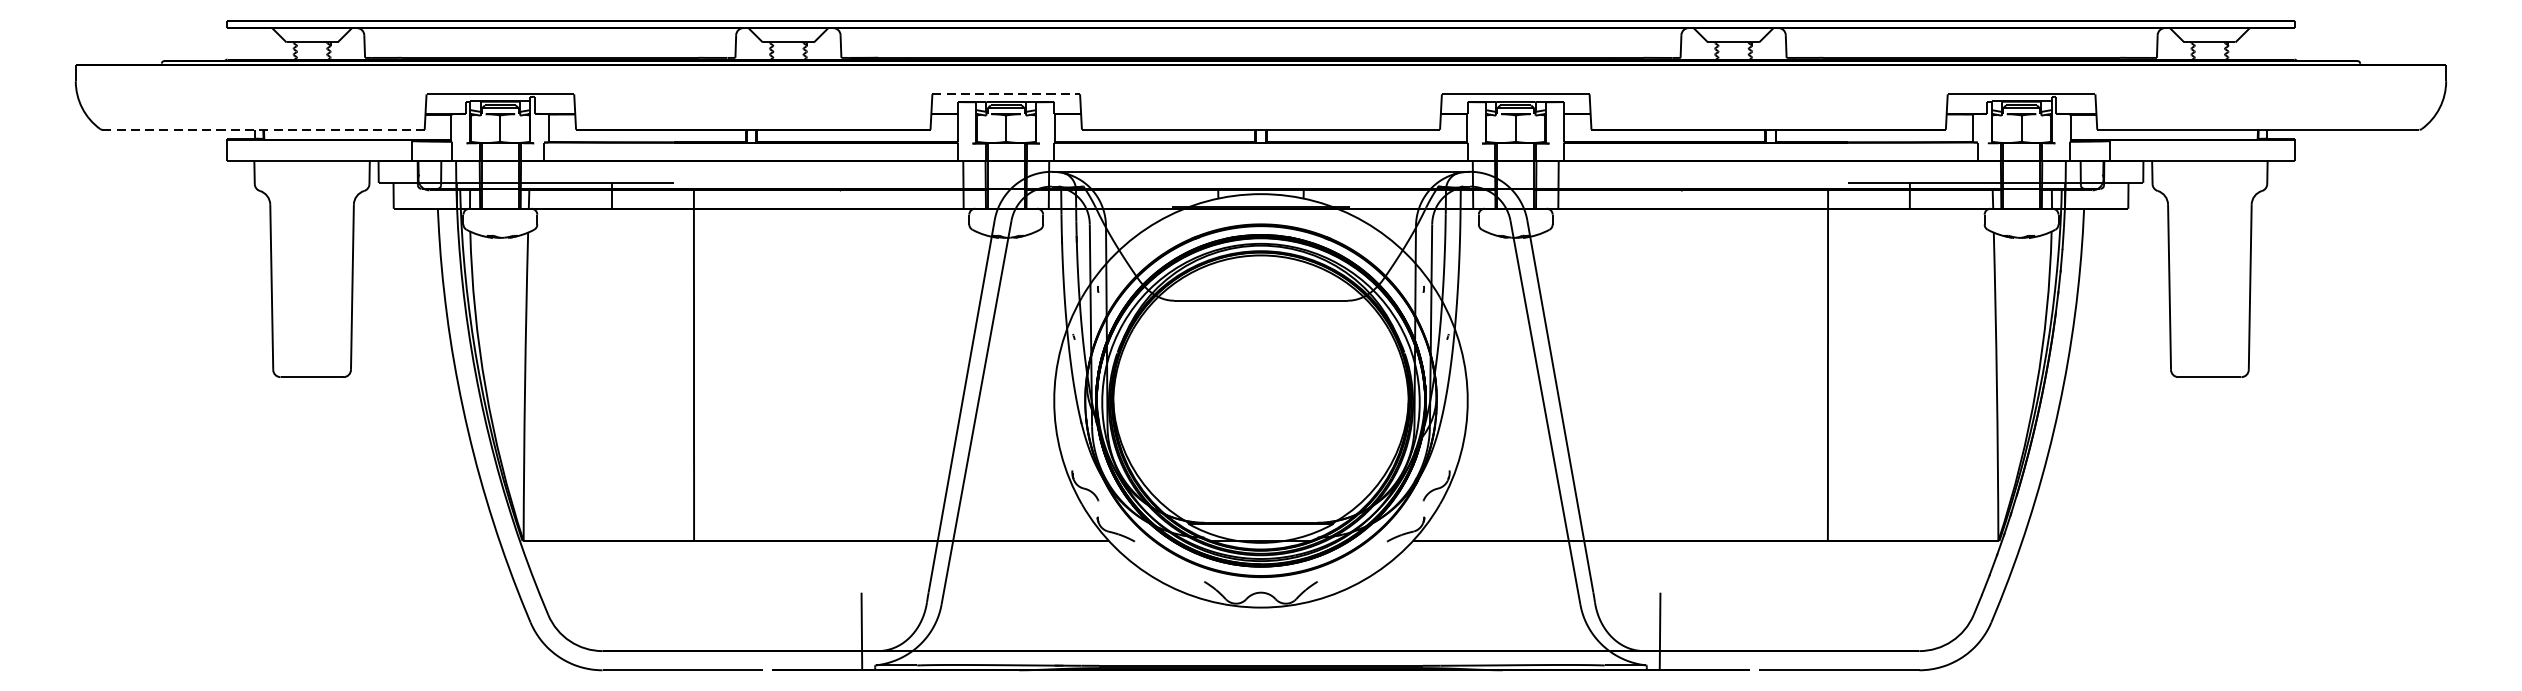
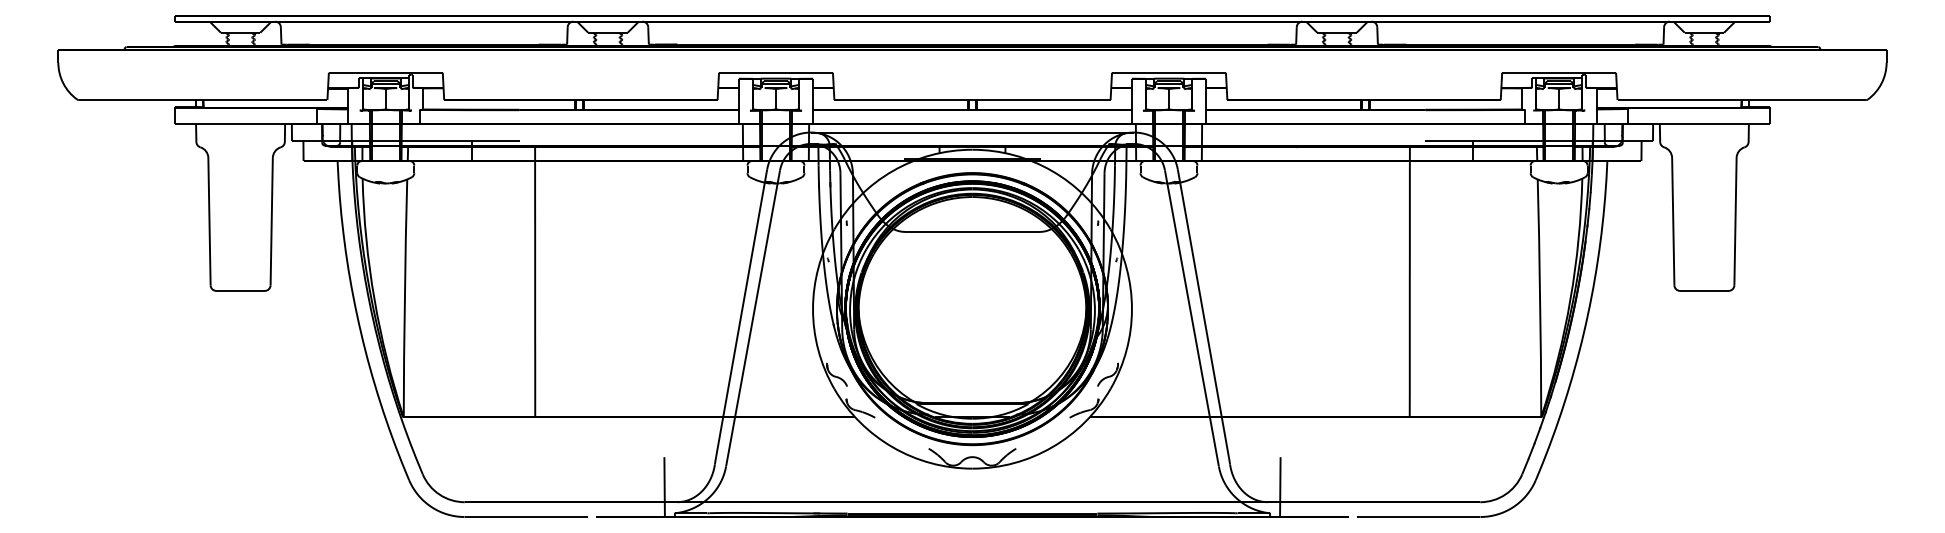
line: (1005, 93) -> (775, 72), dashed -> solid
line: (263, 130) -> (203, 100), dashed -> solid

